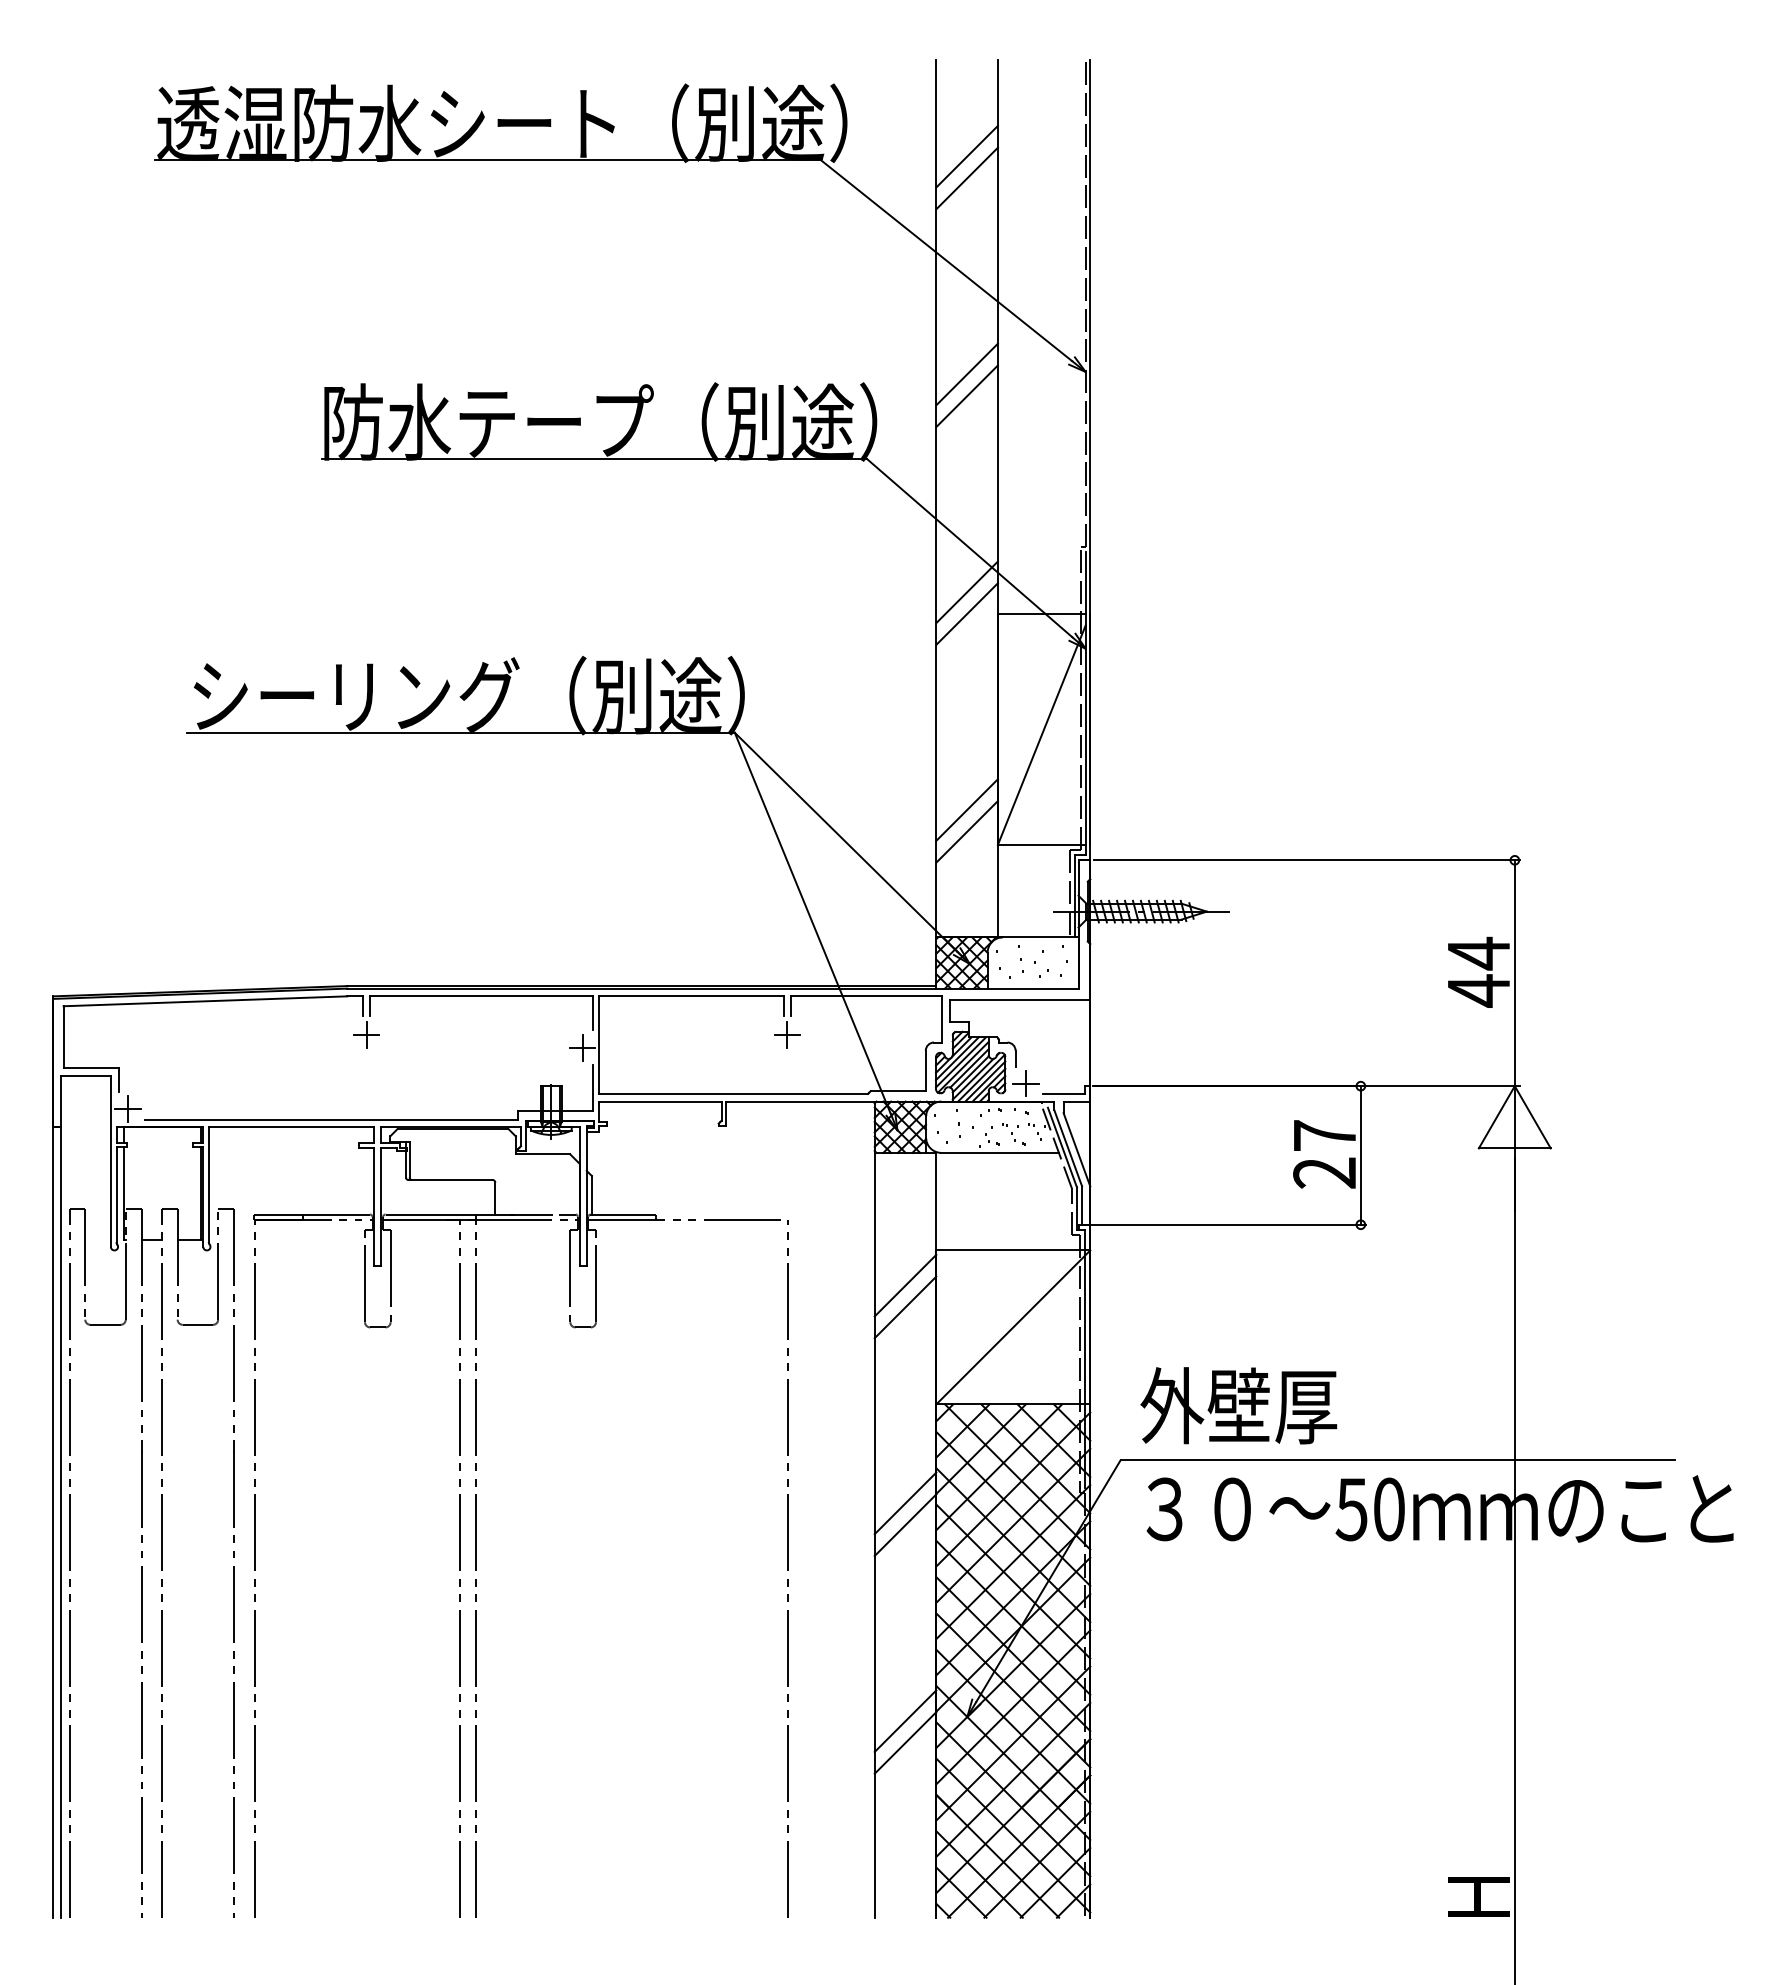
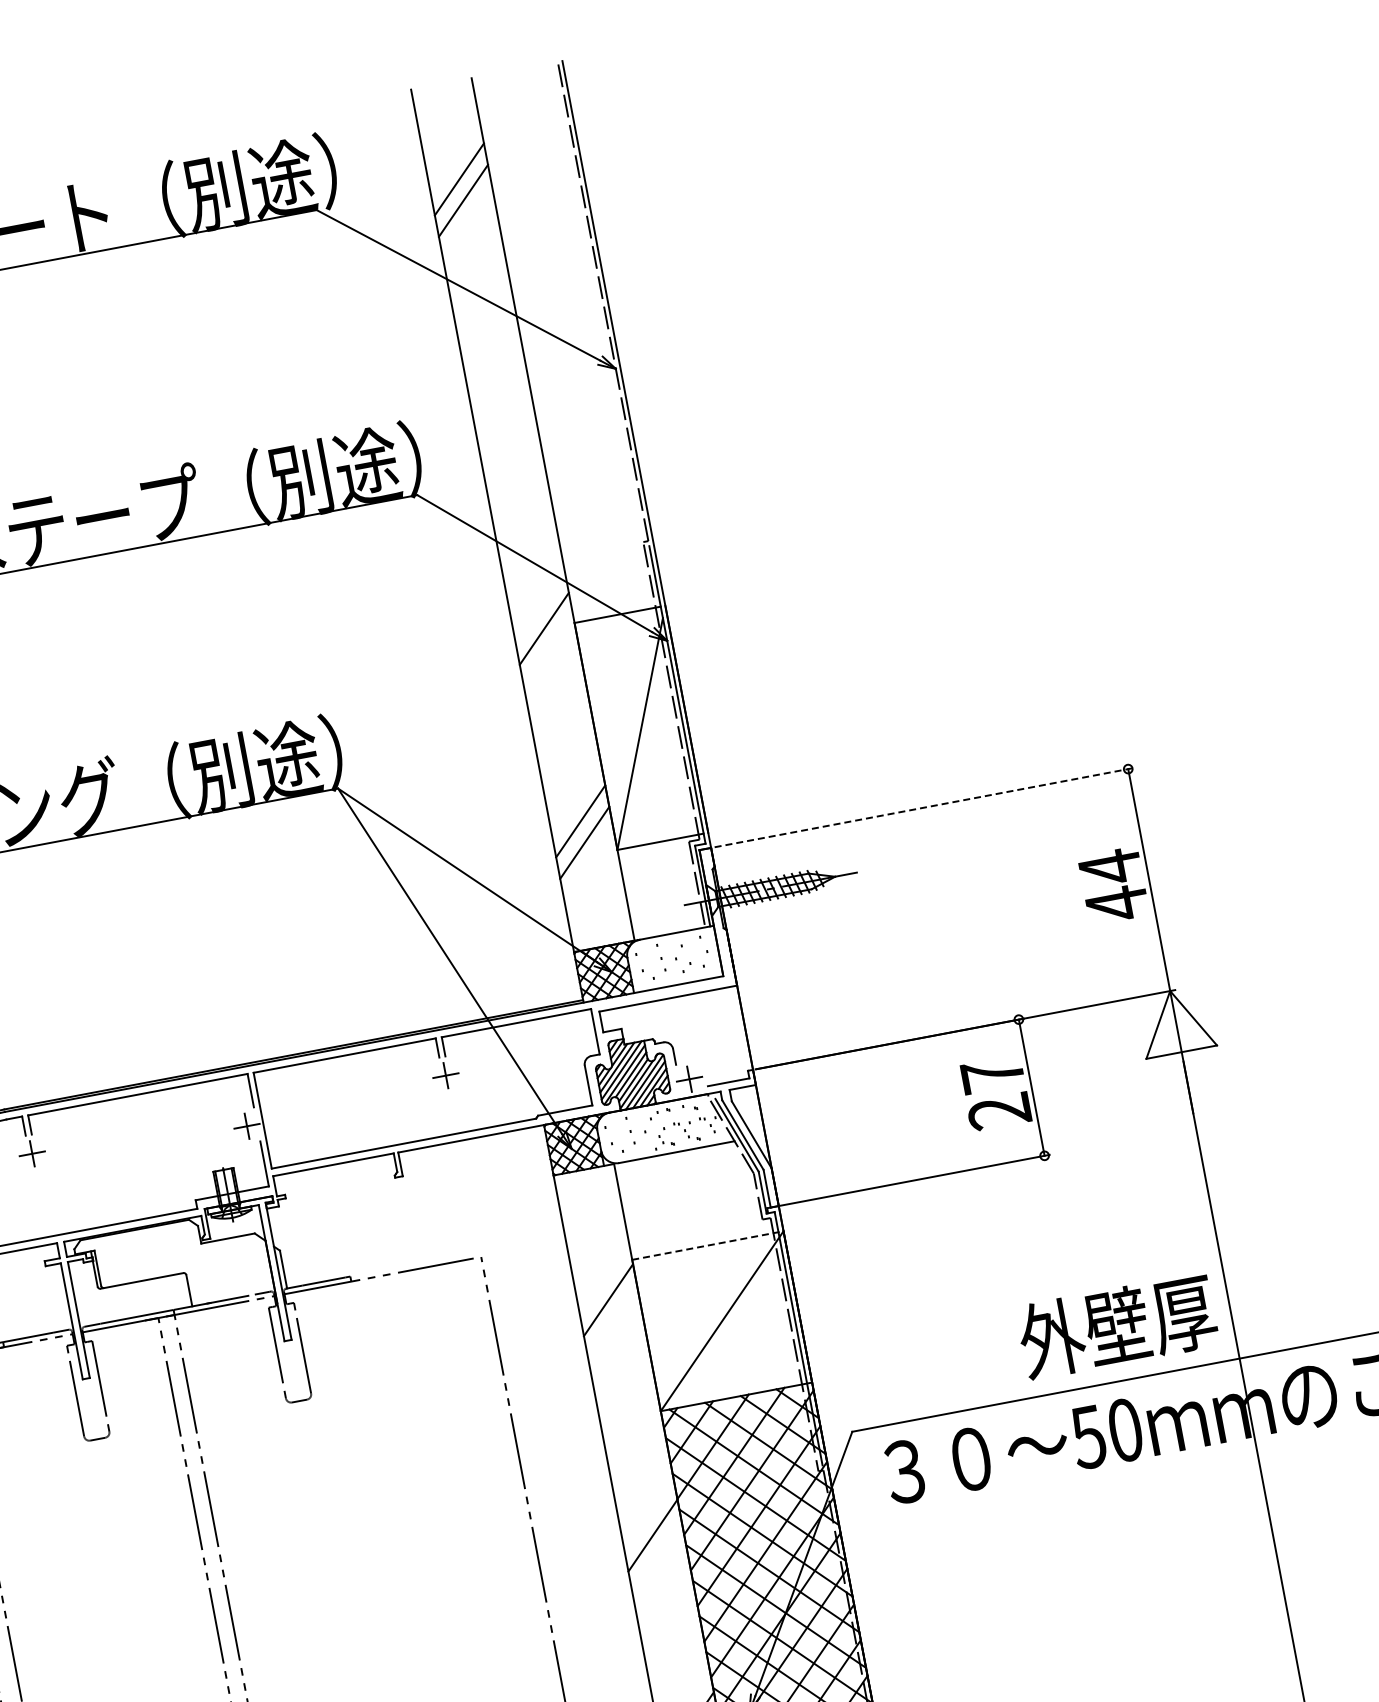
line: (966, 374) -> (499, 393), removed
line: (966, 396) -> (503, 415), removed
line: (966, 592) -> (539, 607), removed
line: (1307, 860) -> (924, 807), solid -> dashed
line: (1013, 1250) -> (708, 1245), solid -> dashed
line: (905, 1307) -> (612, 1321), removed
text: (1238, 1405) -> (1117, 1326), moved
line: (905, 1503) -> (648, 1514), removed

